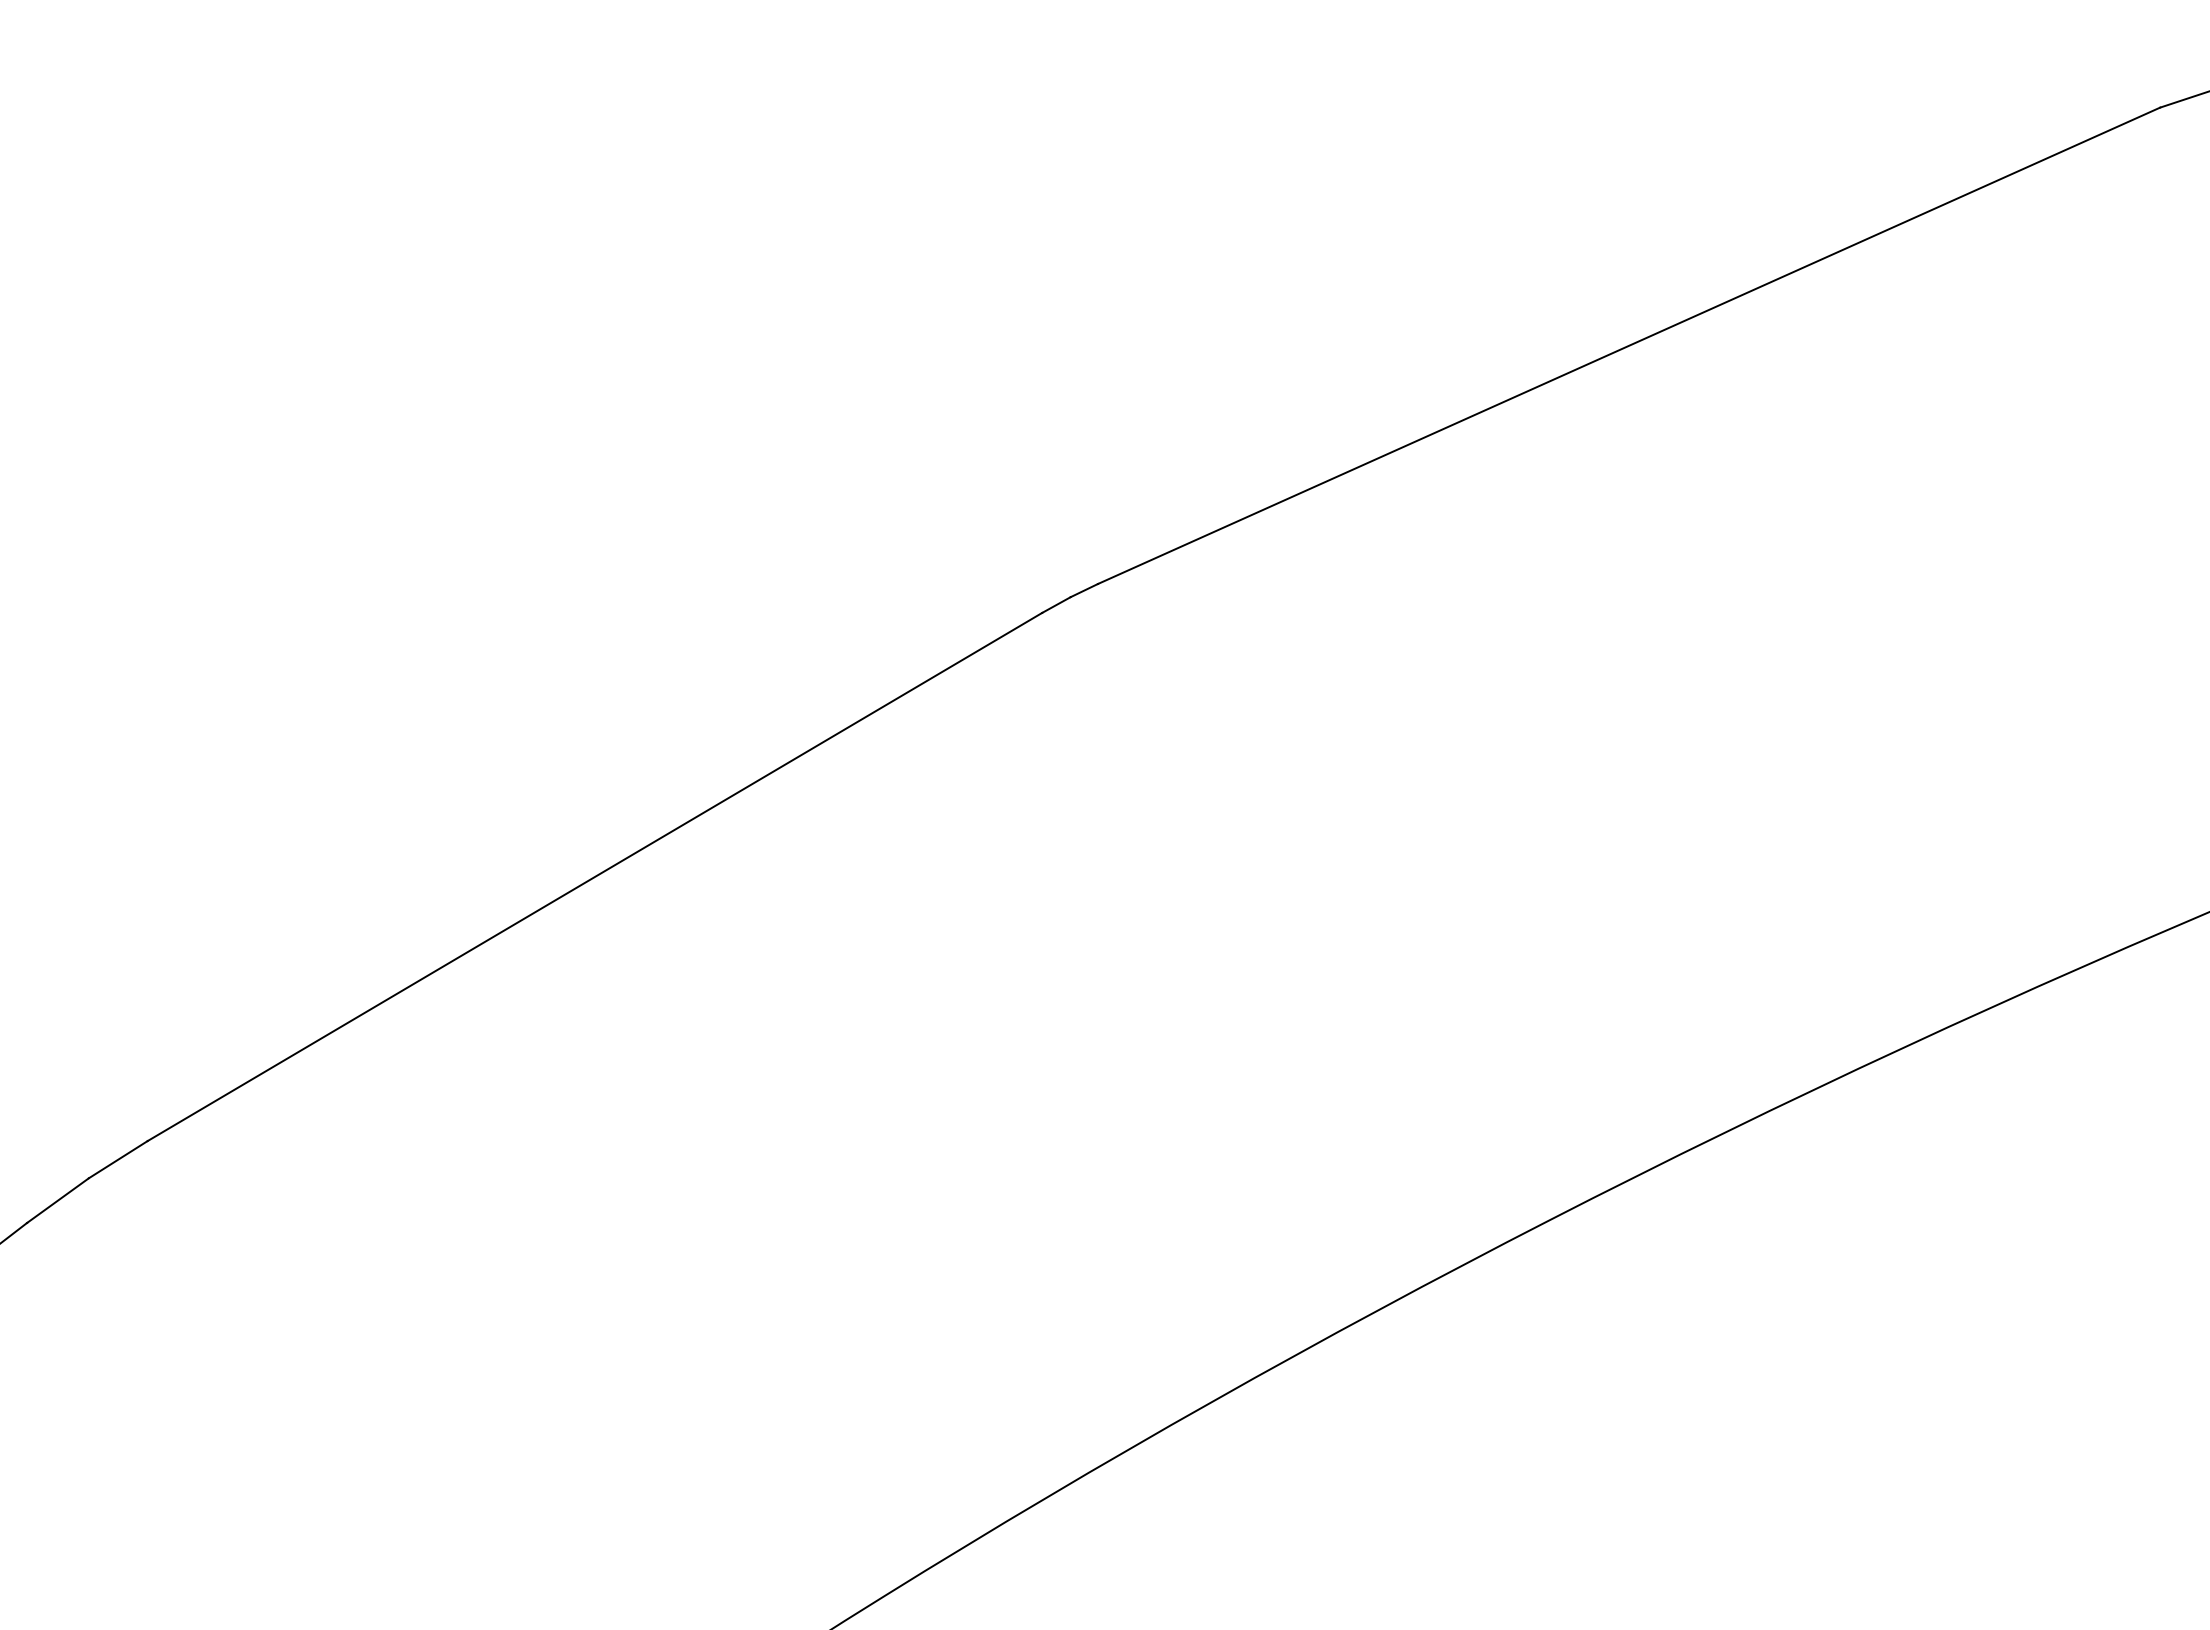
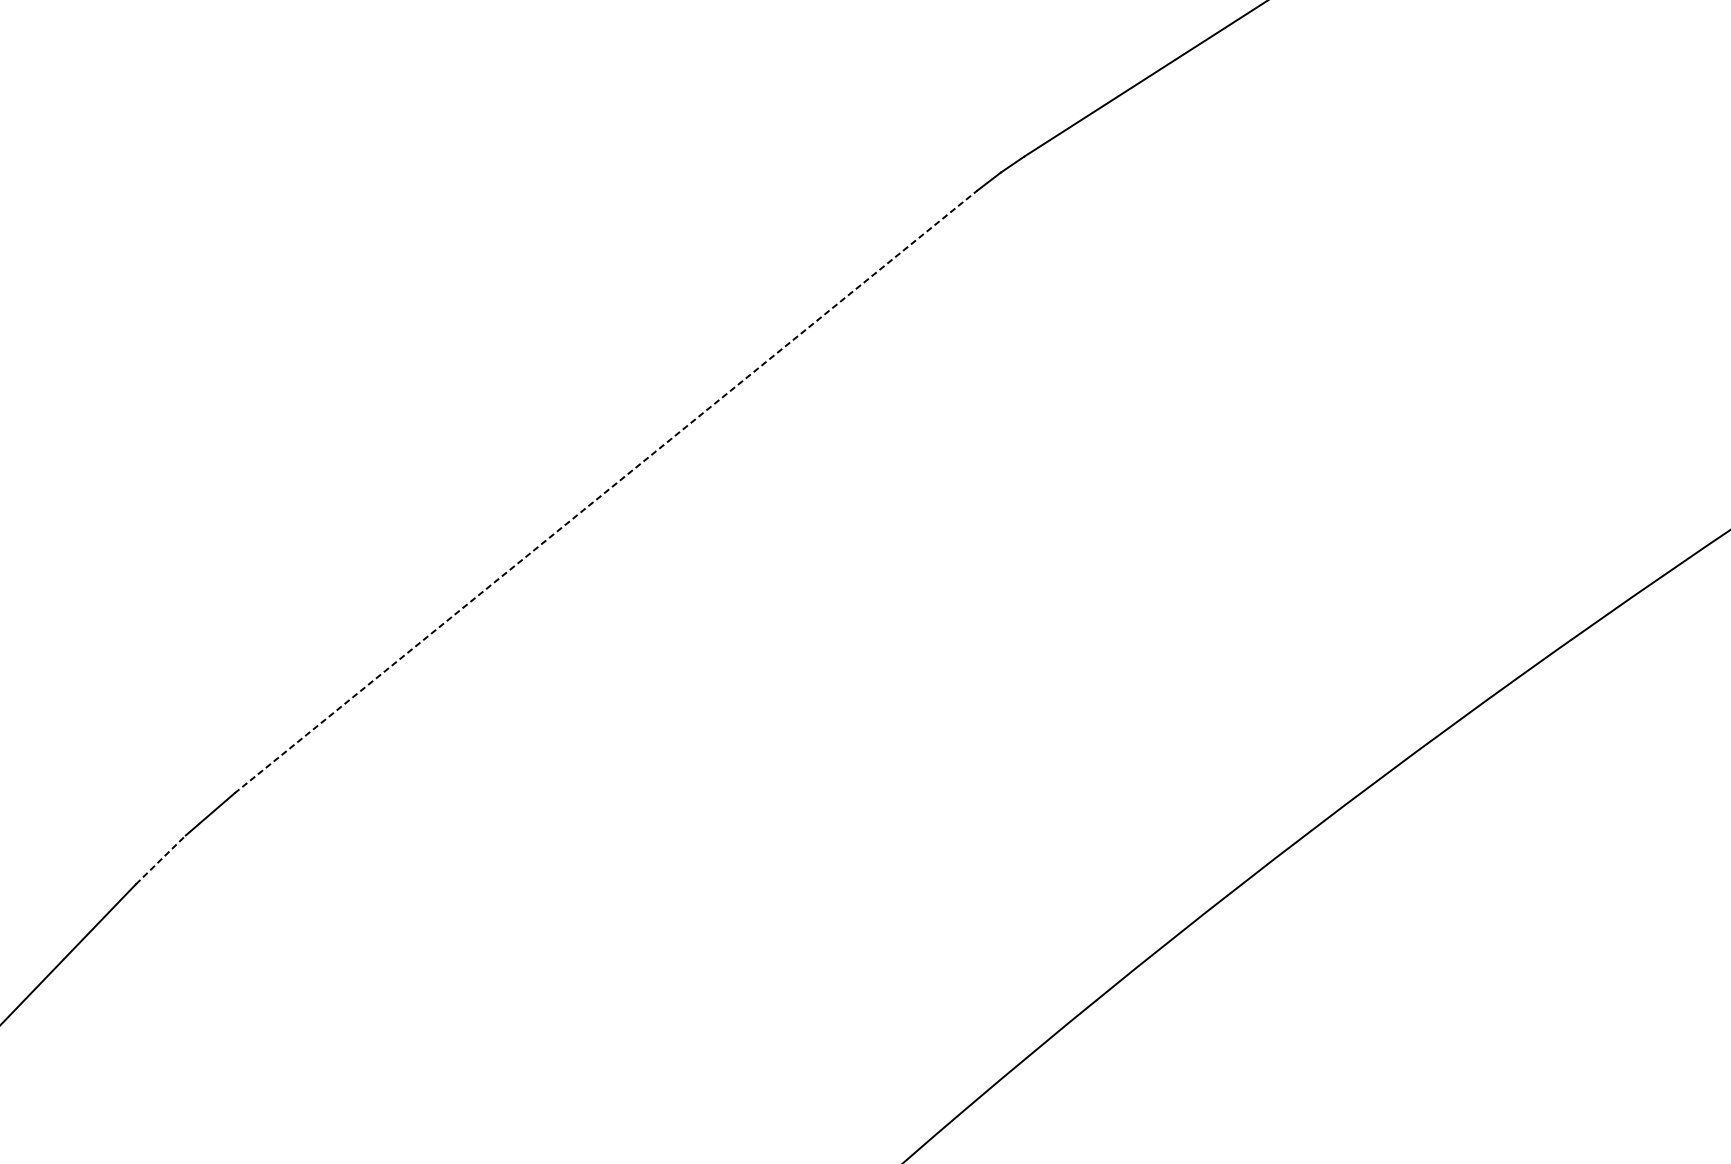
line: (595, 876) -> (606, 491), solid -> dashed
line: (58, 1200) -> (161, 859), solid -> dashed

